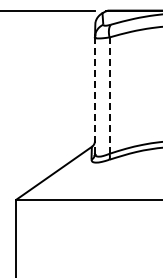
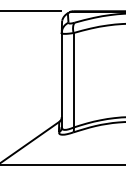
line: (109, 95) -> (73, 80), dashed -> solid
line: (94, 96) -> (61, 81), dashed -> solid

